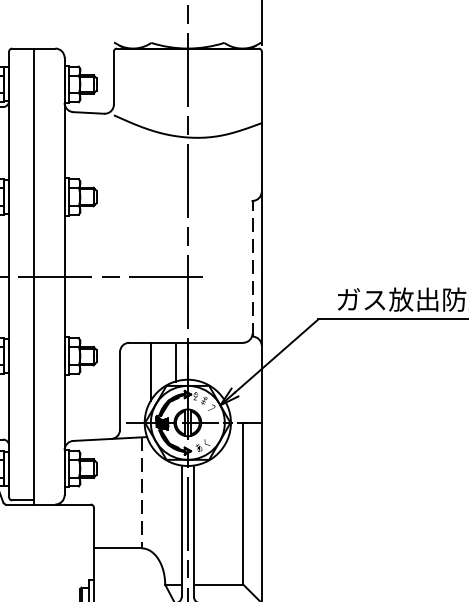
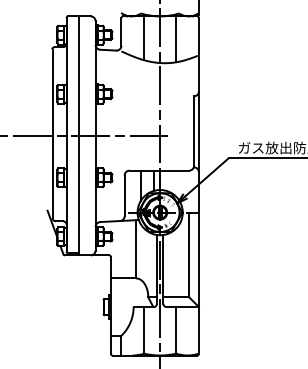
line: (157, 92) -> (144, 39), added
line: (218, 94) -> (176, 40), added
line: (253, 268) -> (194, 131), dashed -> solid
line: (140, 493) -> (135, 249), dashed -> solid

